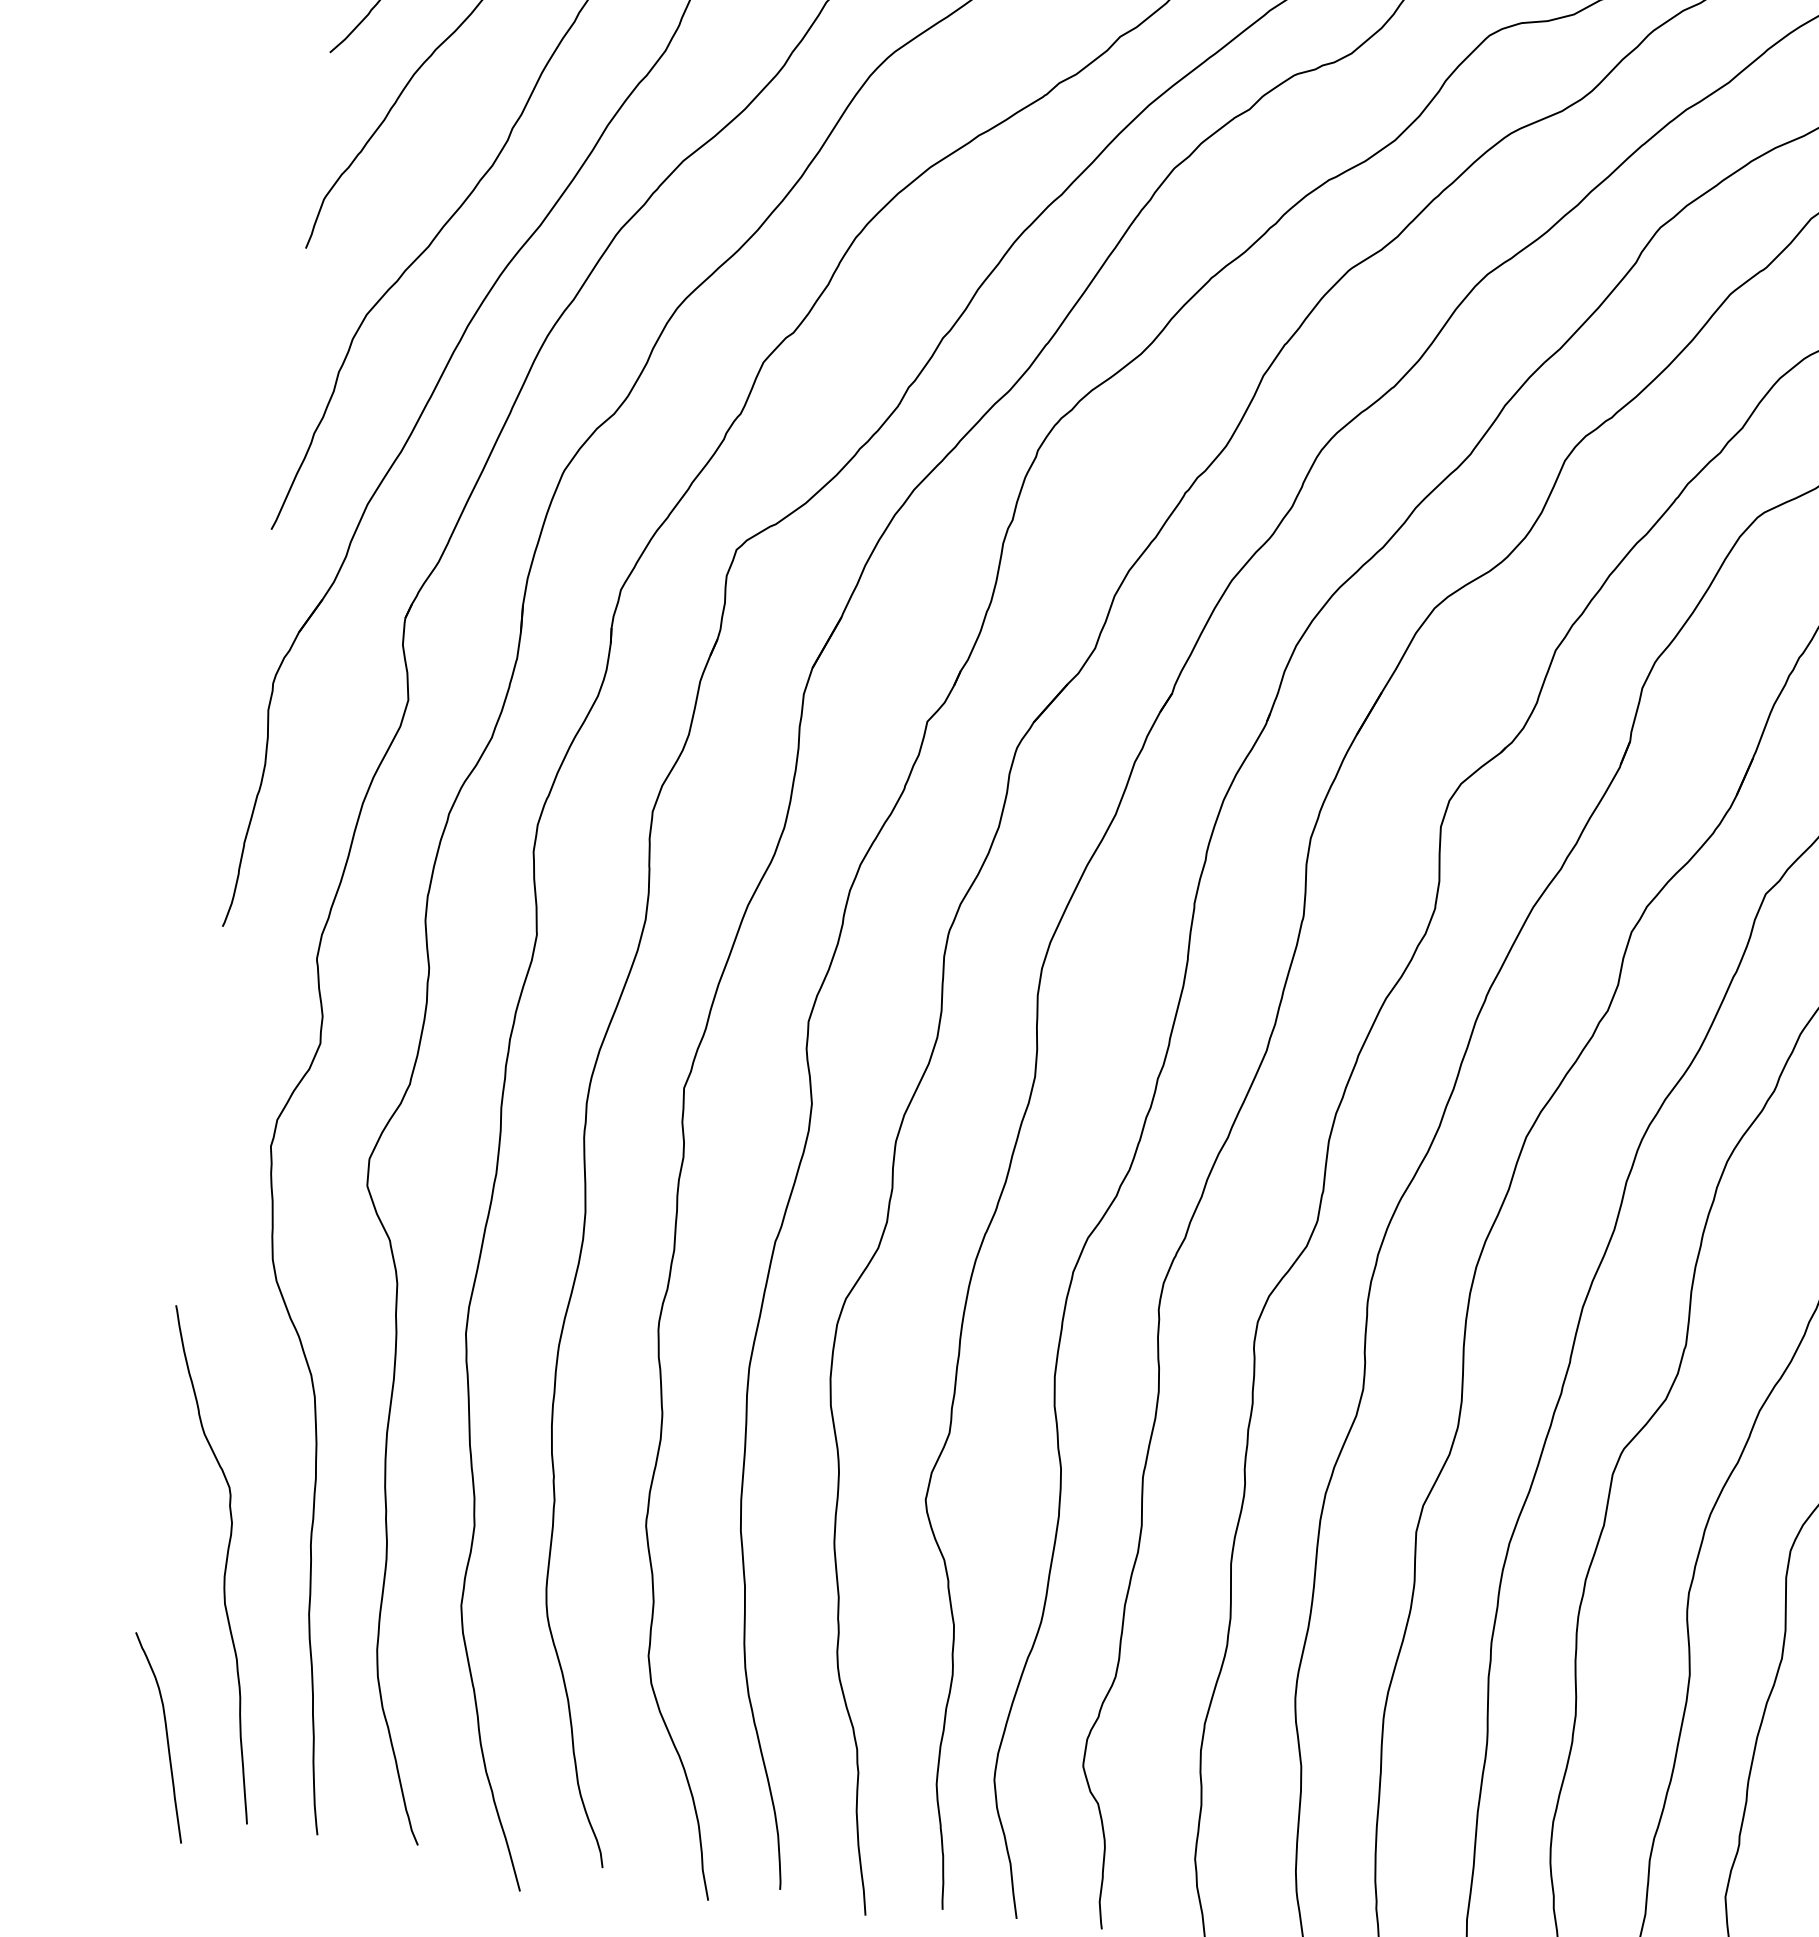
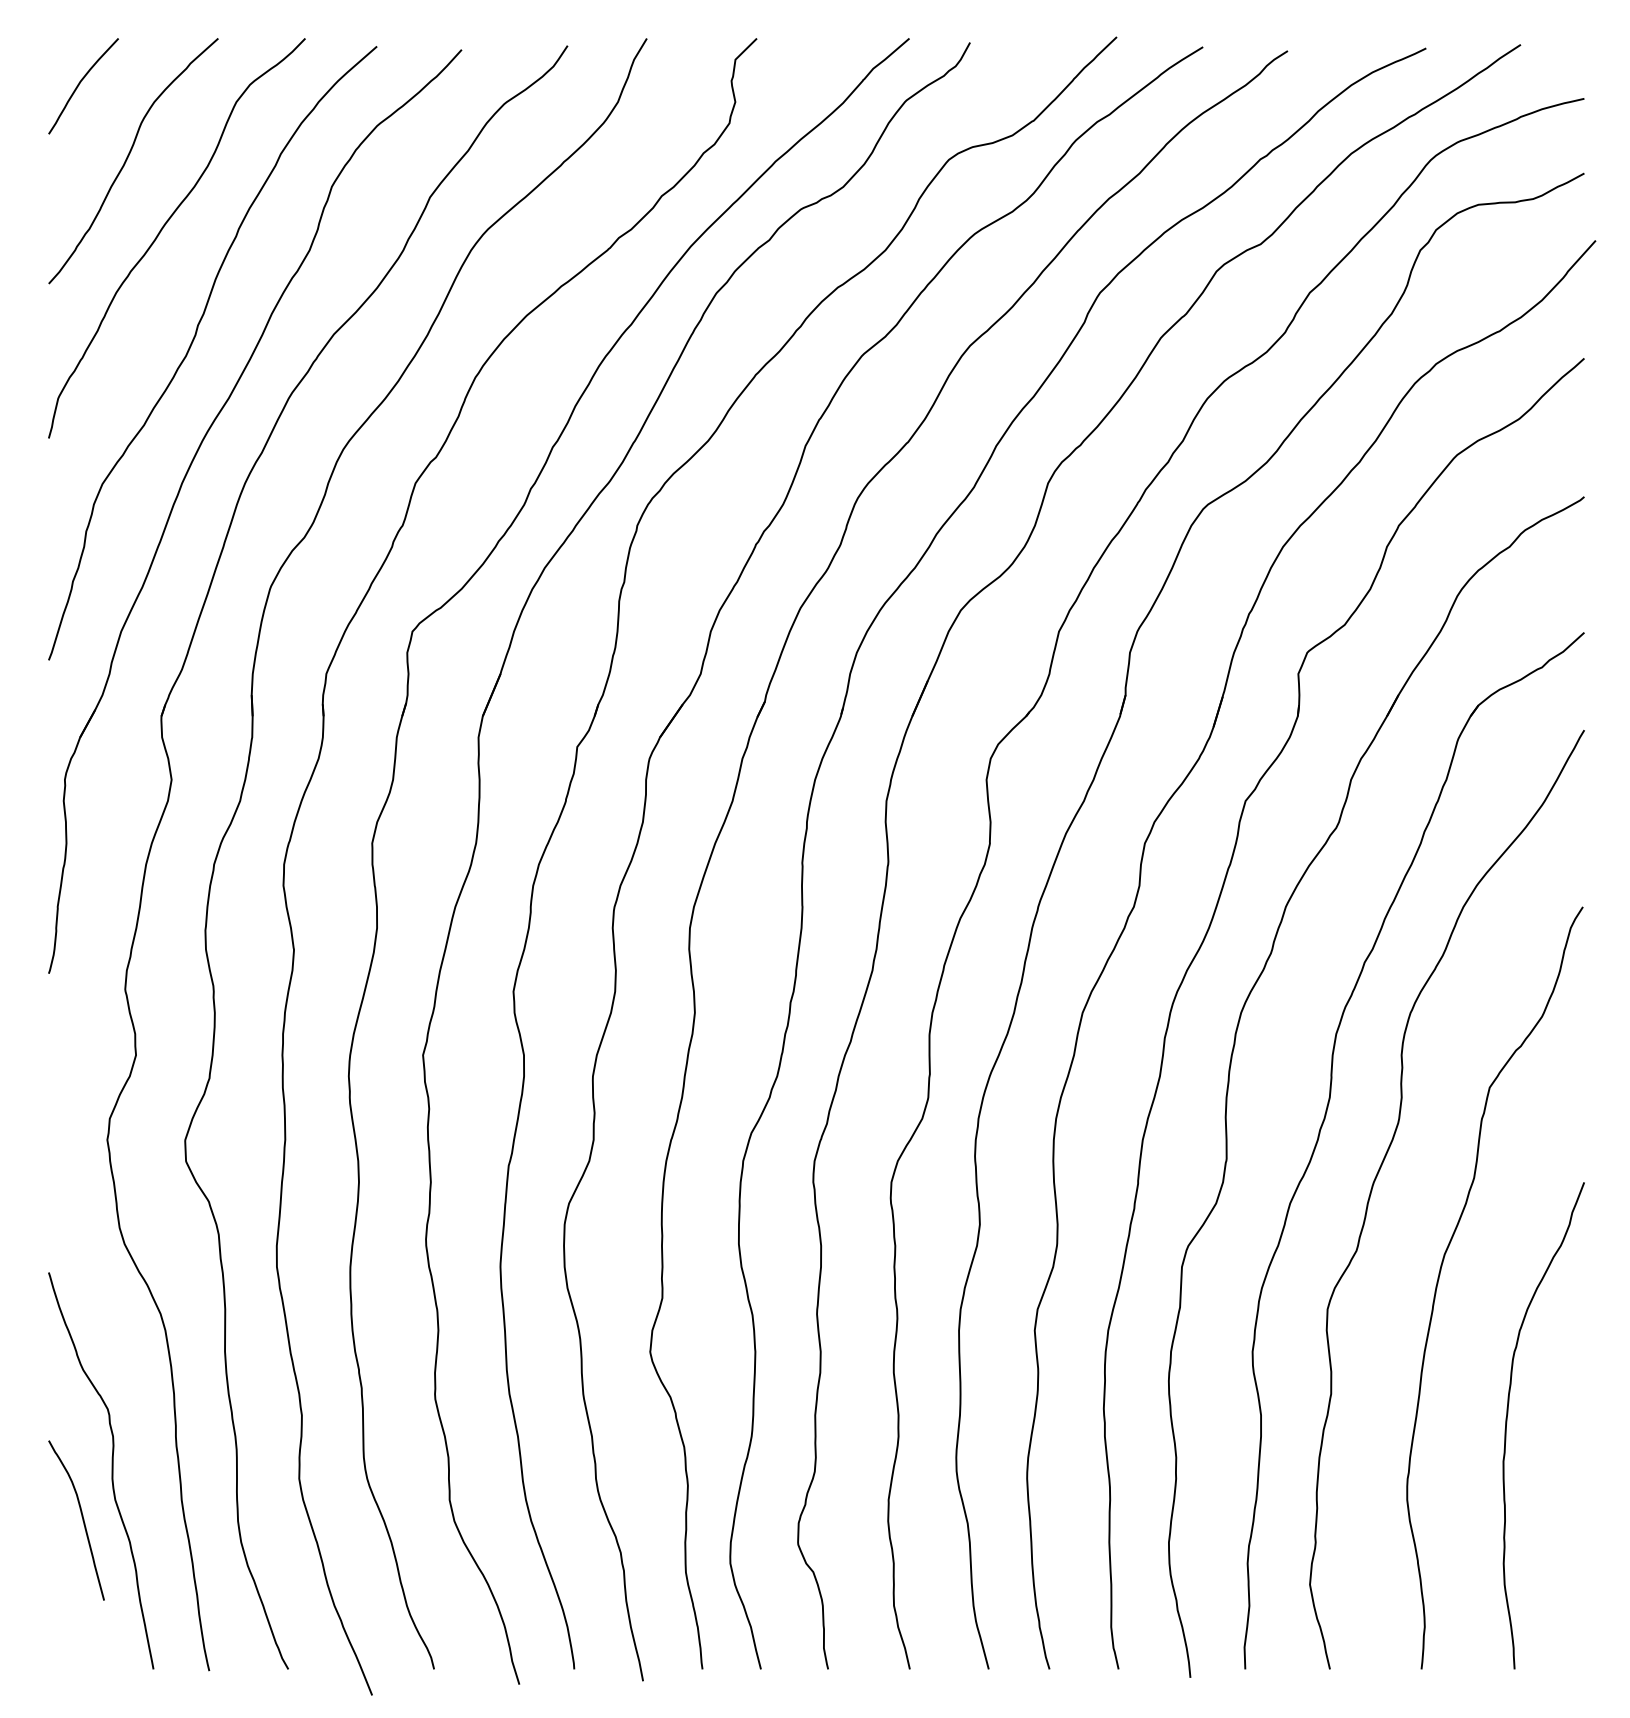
curve: (165, 1734) -> (81, 1517), moved

